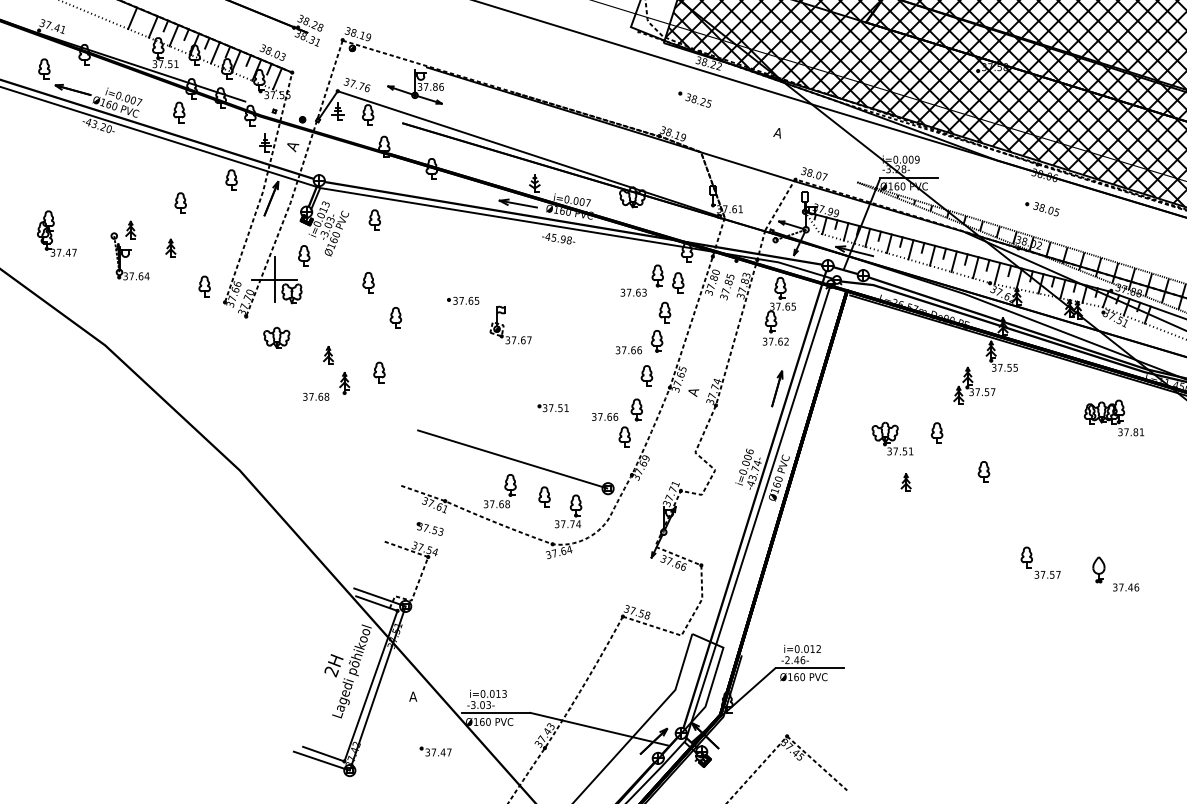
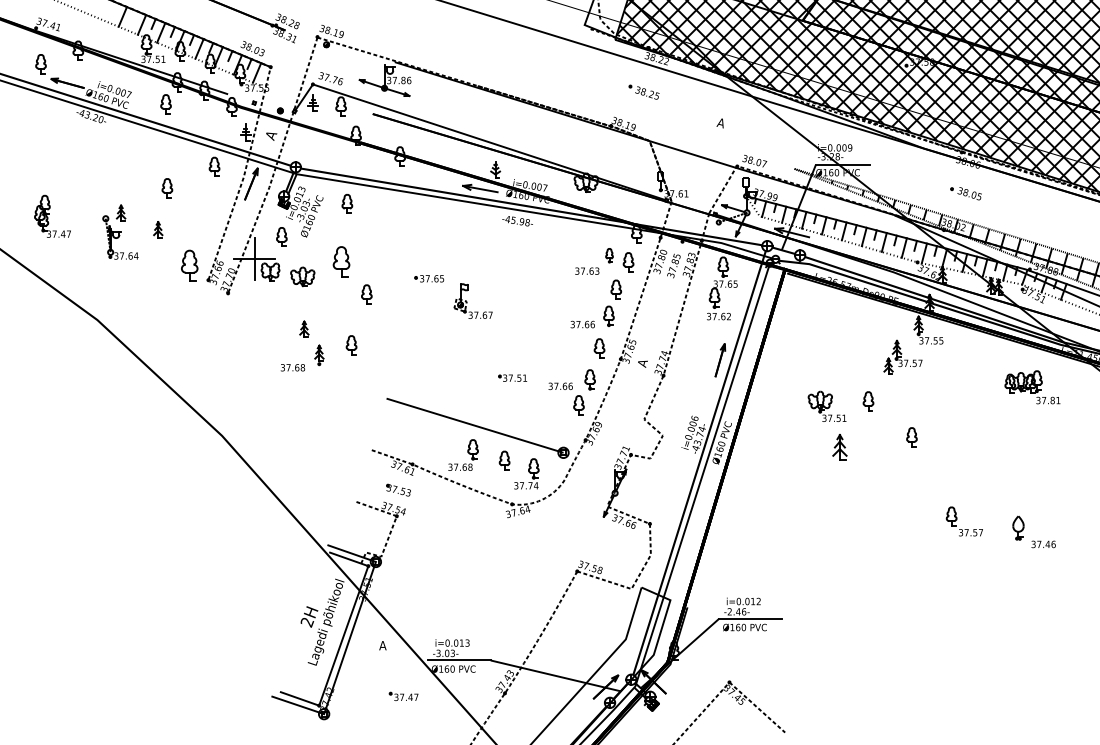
part: (657, 275) -> (609, 255), size x0.7
part: (368, 282) -> (341, 261), size x1.6
part: (204, 286) -> (189, 265), size x1.6
part: (276, 337) -> (302, 276), moved
part: (905, 482) -> (839, 447), size x1.6

